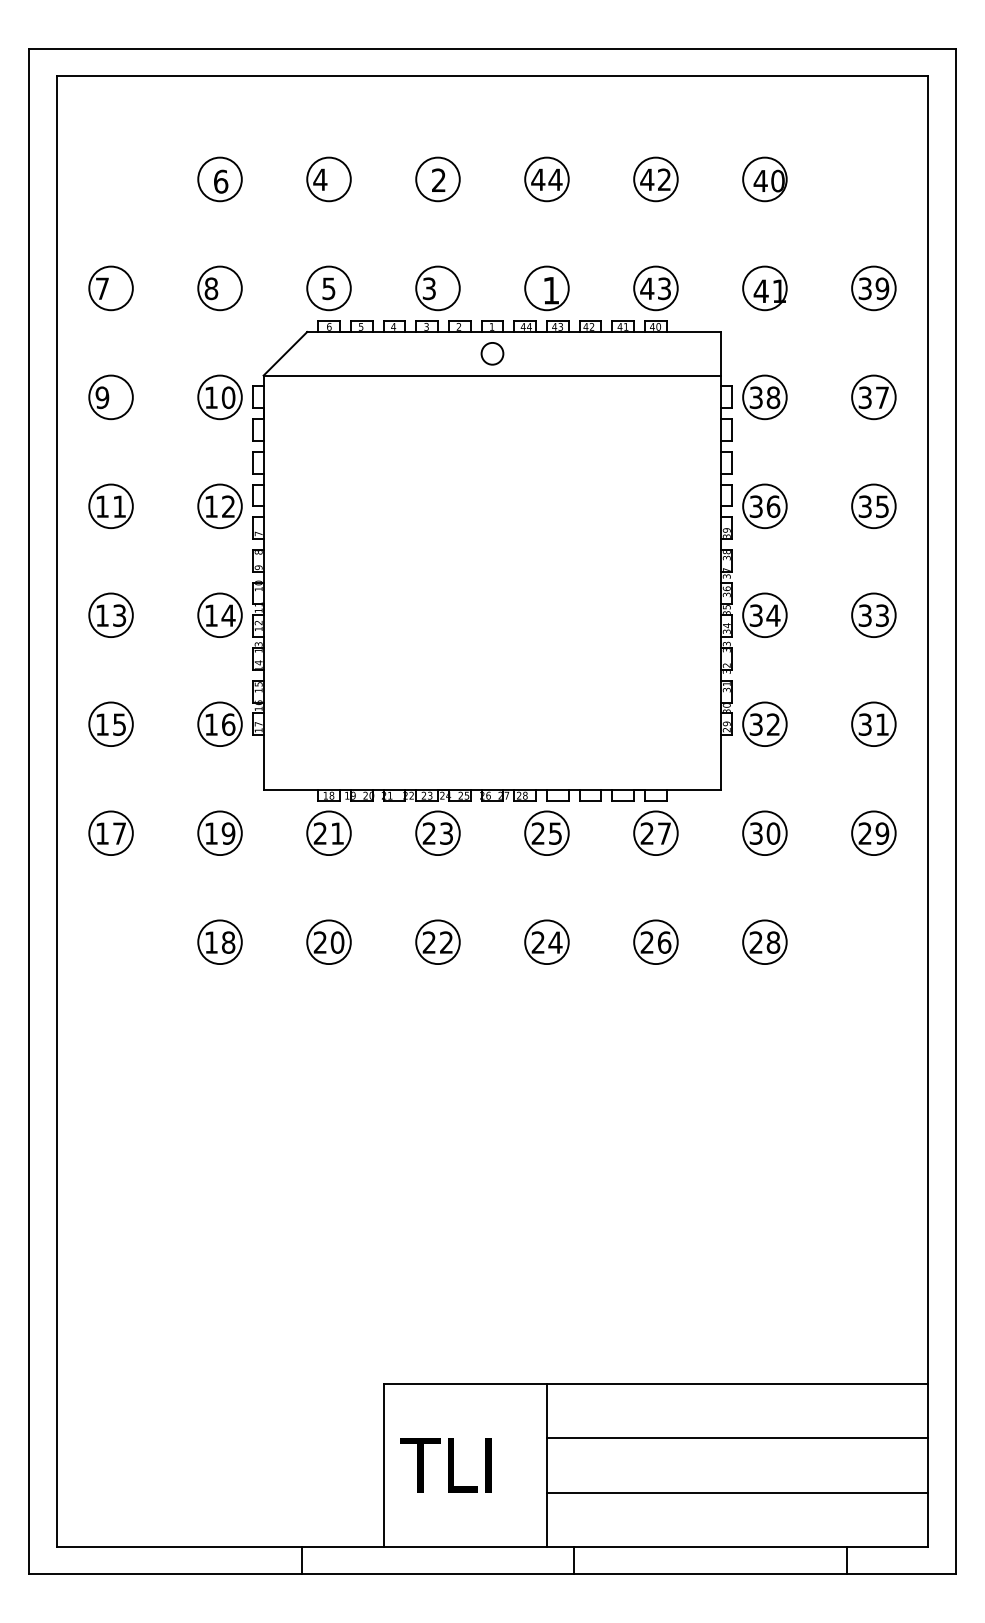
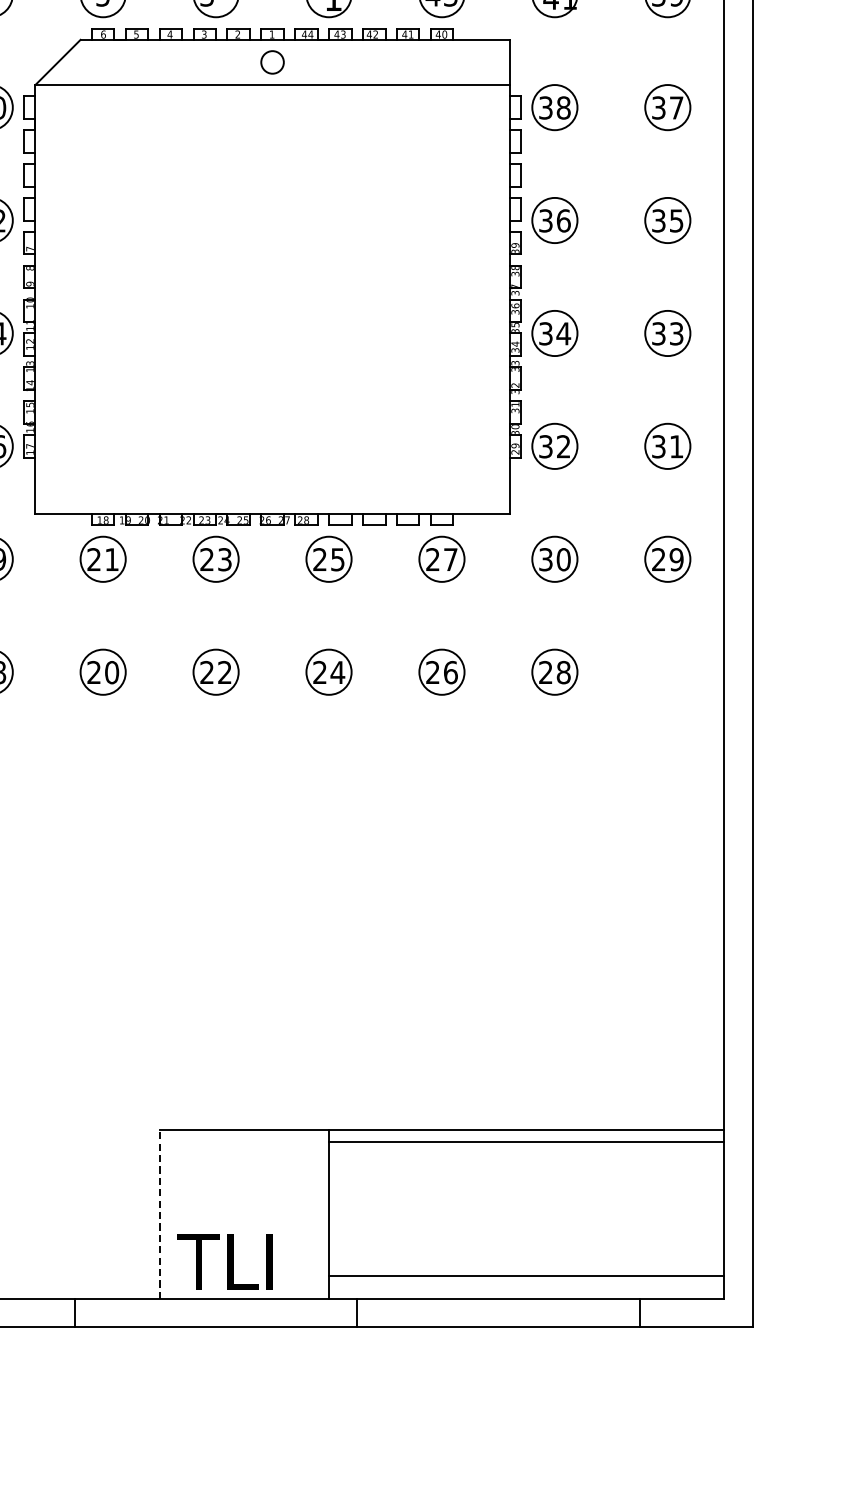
line: (737, 1438) -> (526, 1141), moved
line: (383, 1465) -> (159, 1214), solid -> dashed
text: (445, 1465) -> (224, 1262), moved
line: (737, 1492) -> (526, 1275), moved

